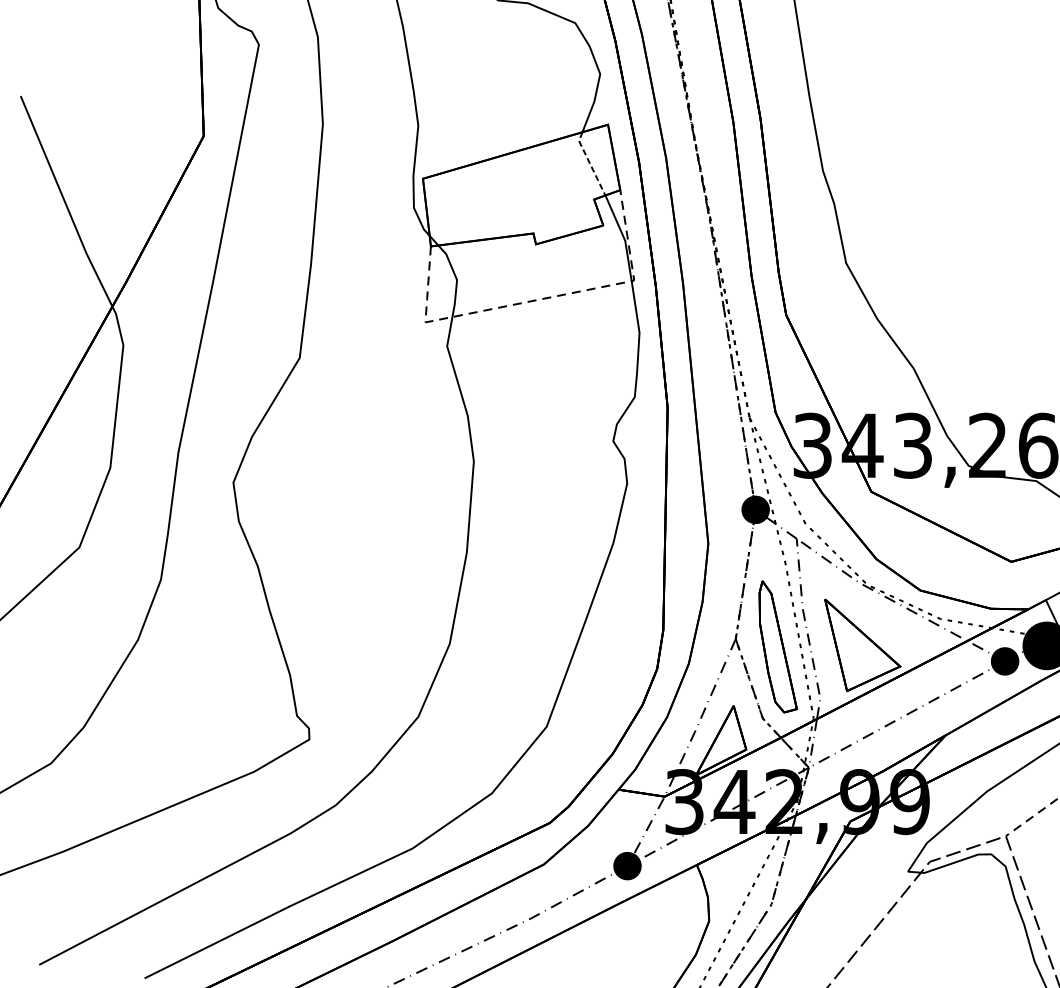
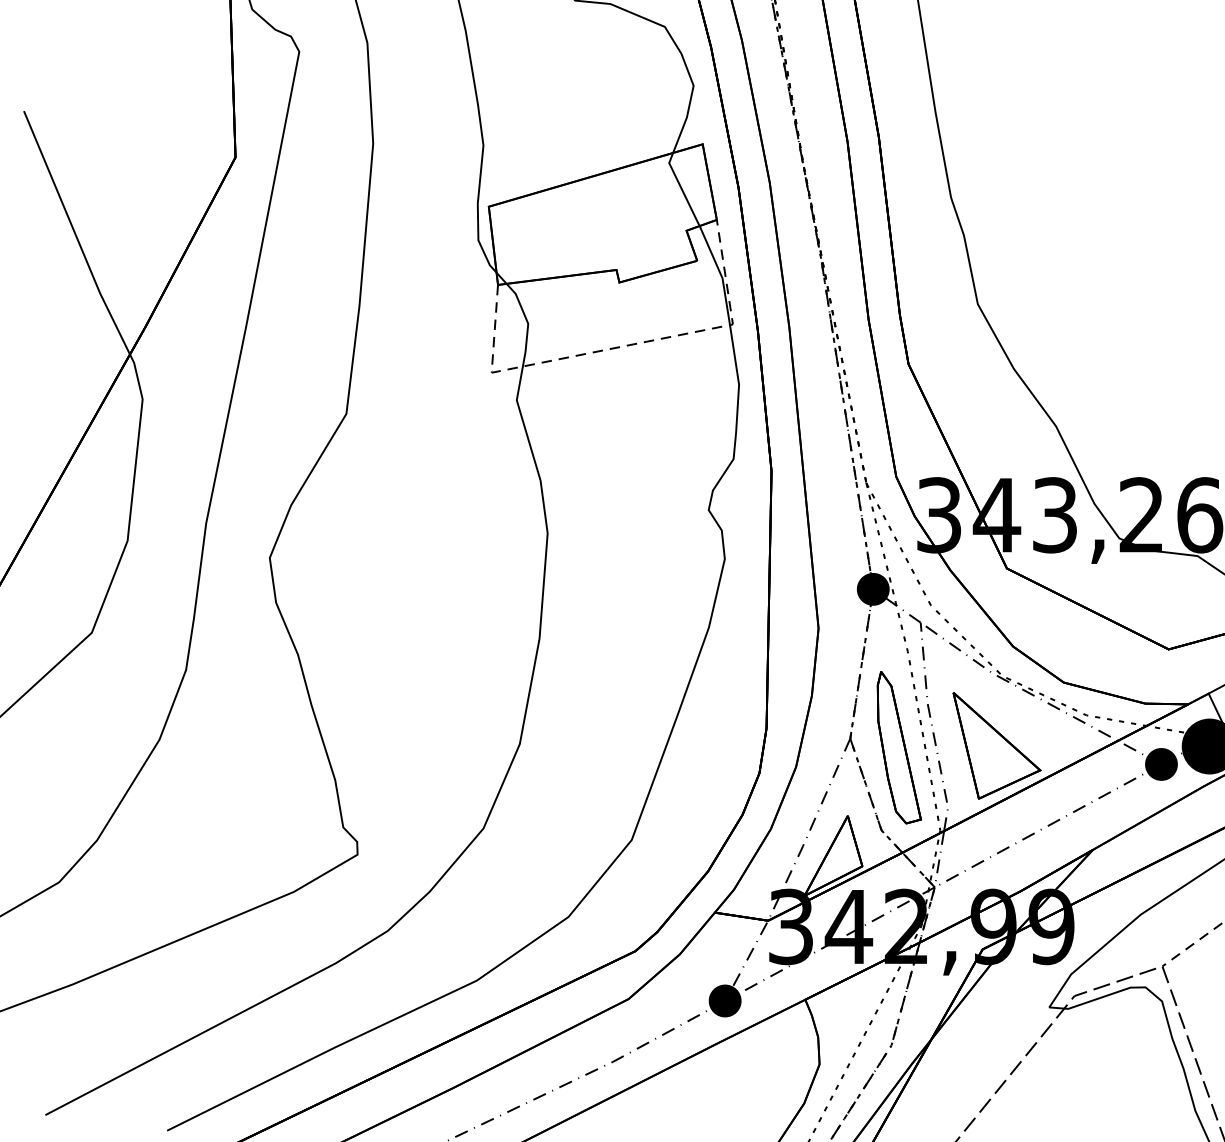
line: (589, 163) -> (681, 189), dashed -> solid

